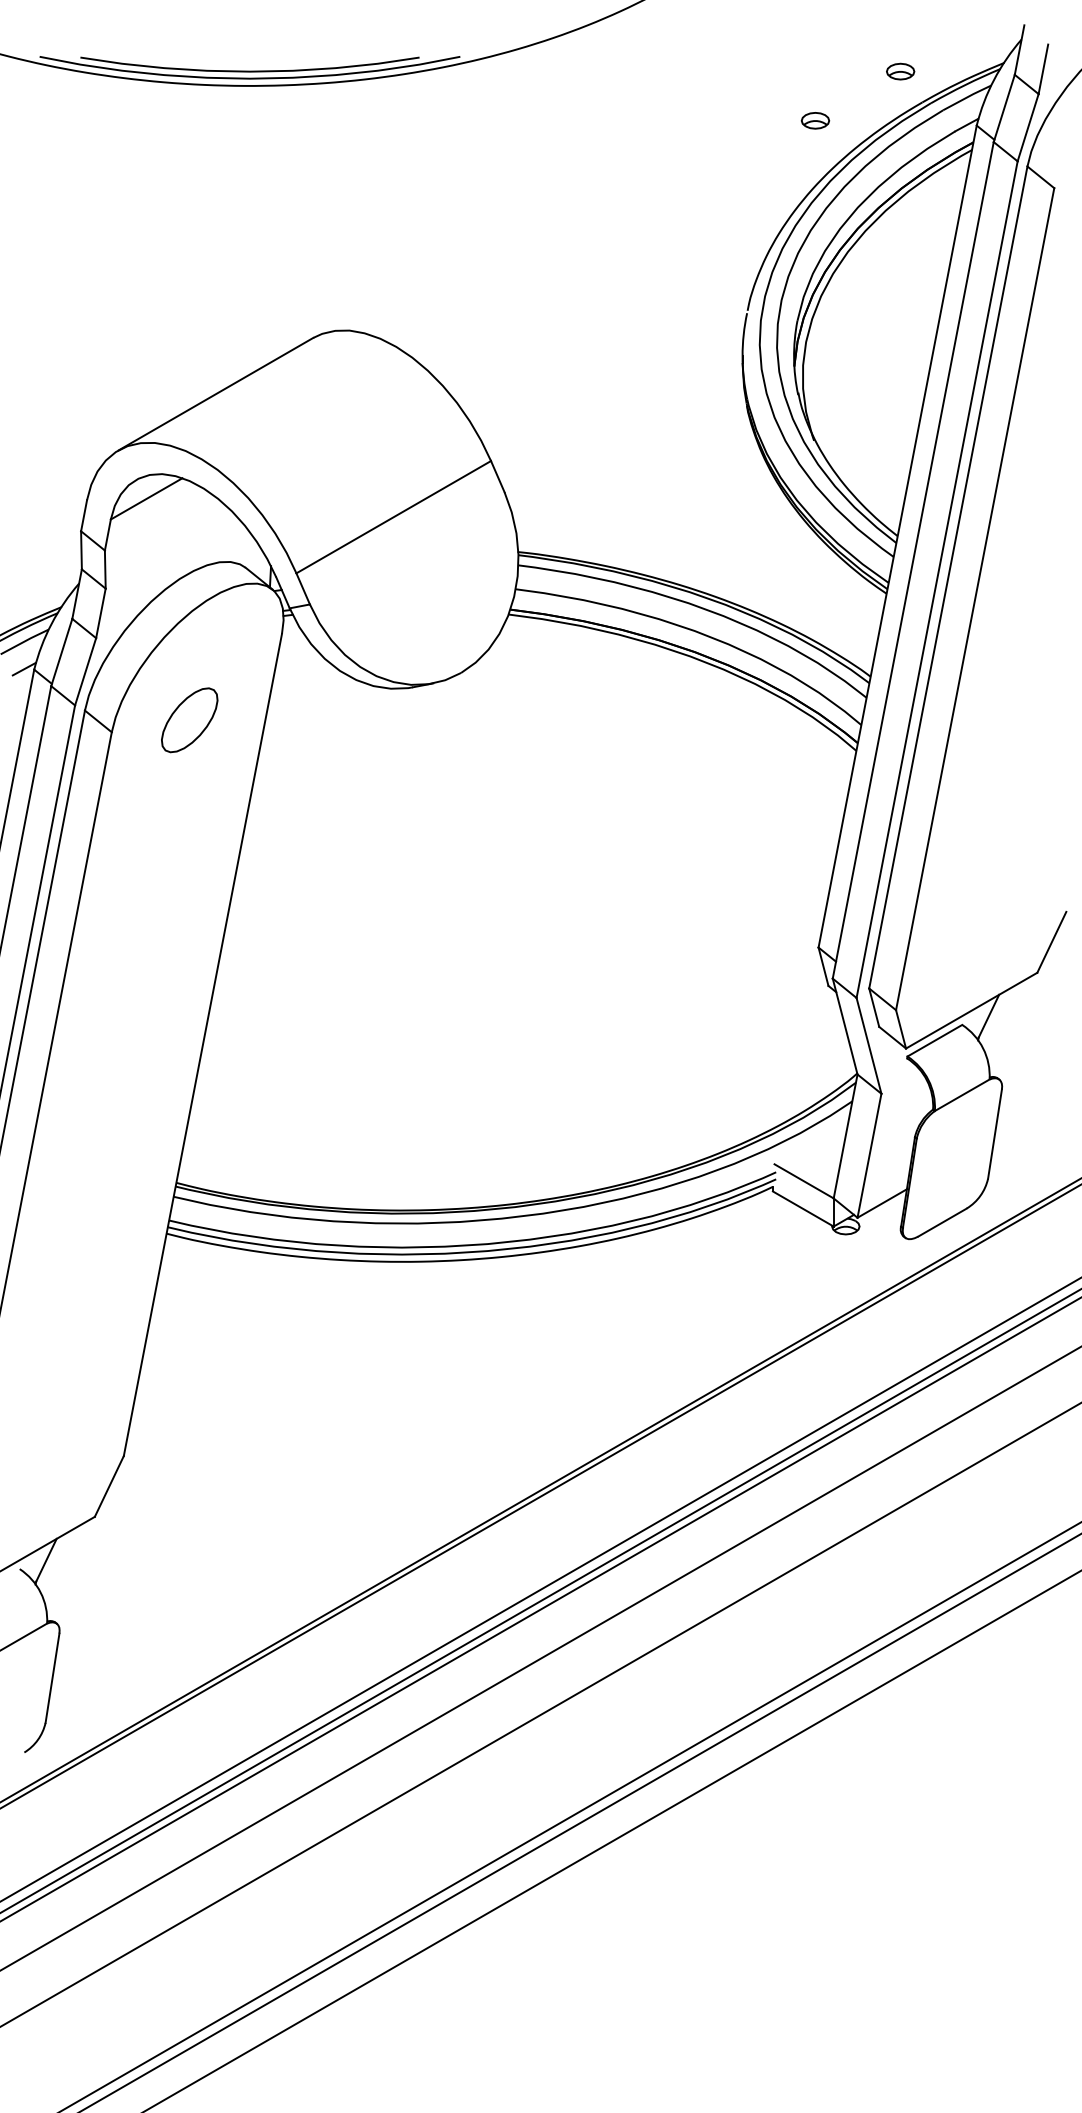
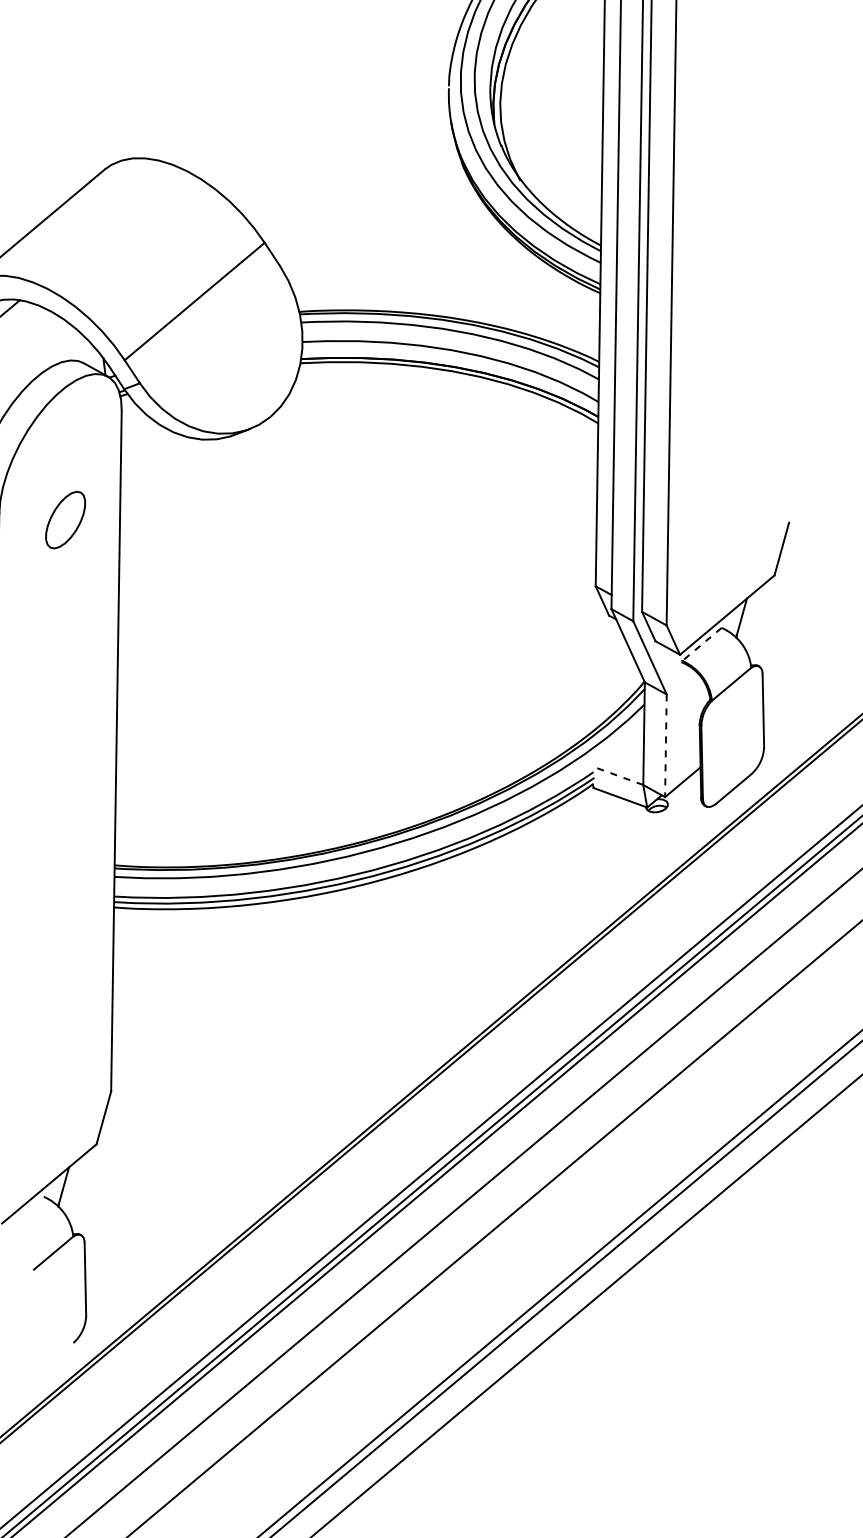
part: (189, 720) -> (65, 520), moved
line: (934, 1040) -> (701, 644), solid -> dashed
line: (869, 1156) -> (666, 746), solid -> dashed
line: (803, 1181) -> (616, 775), solid -> dashed

